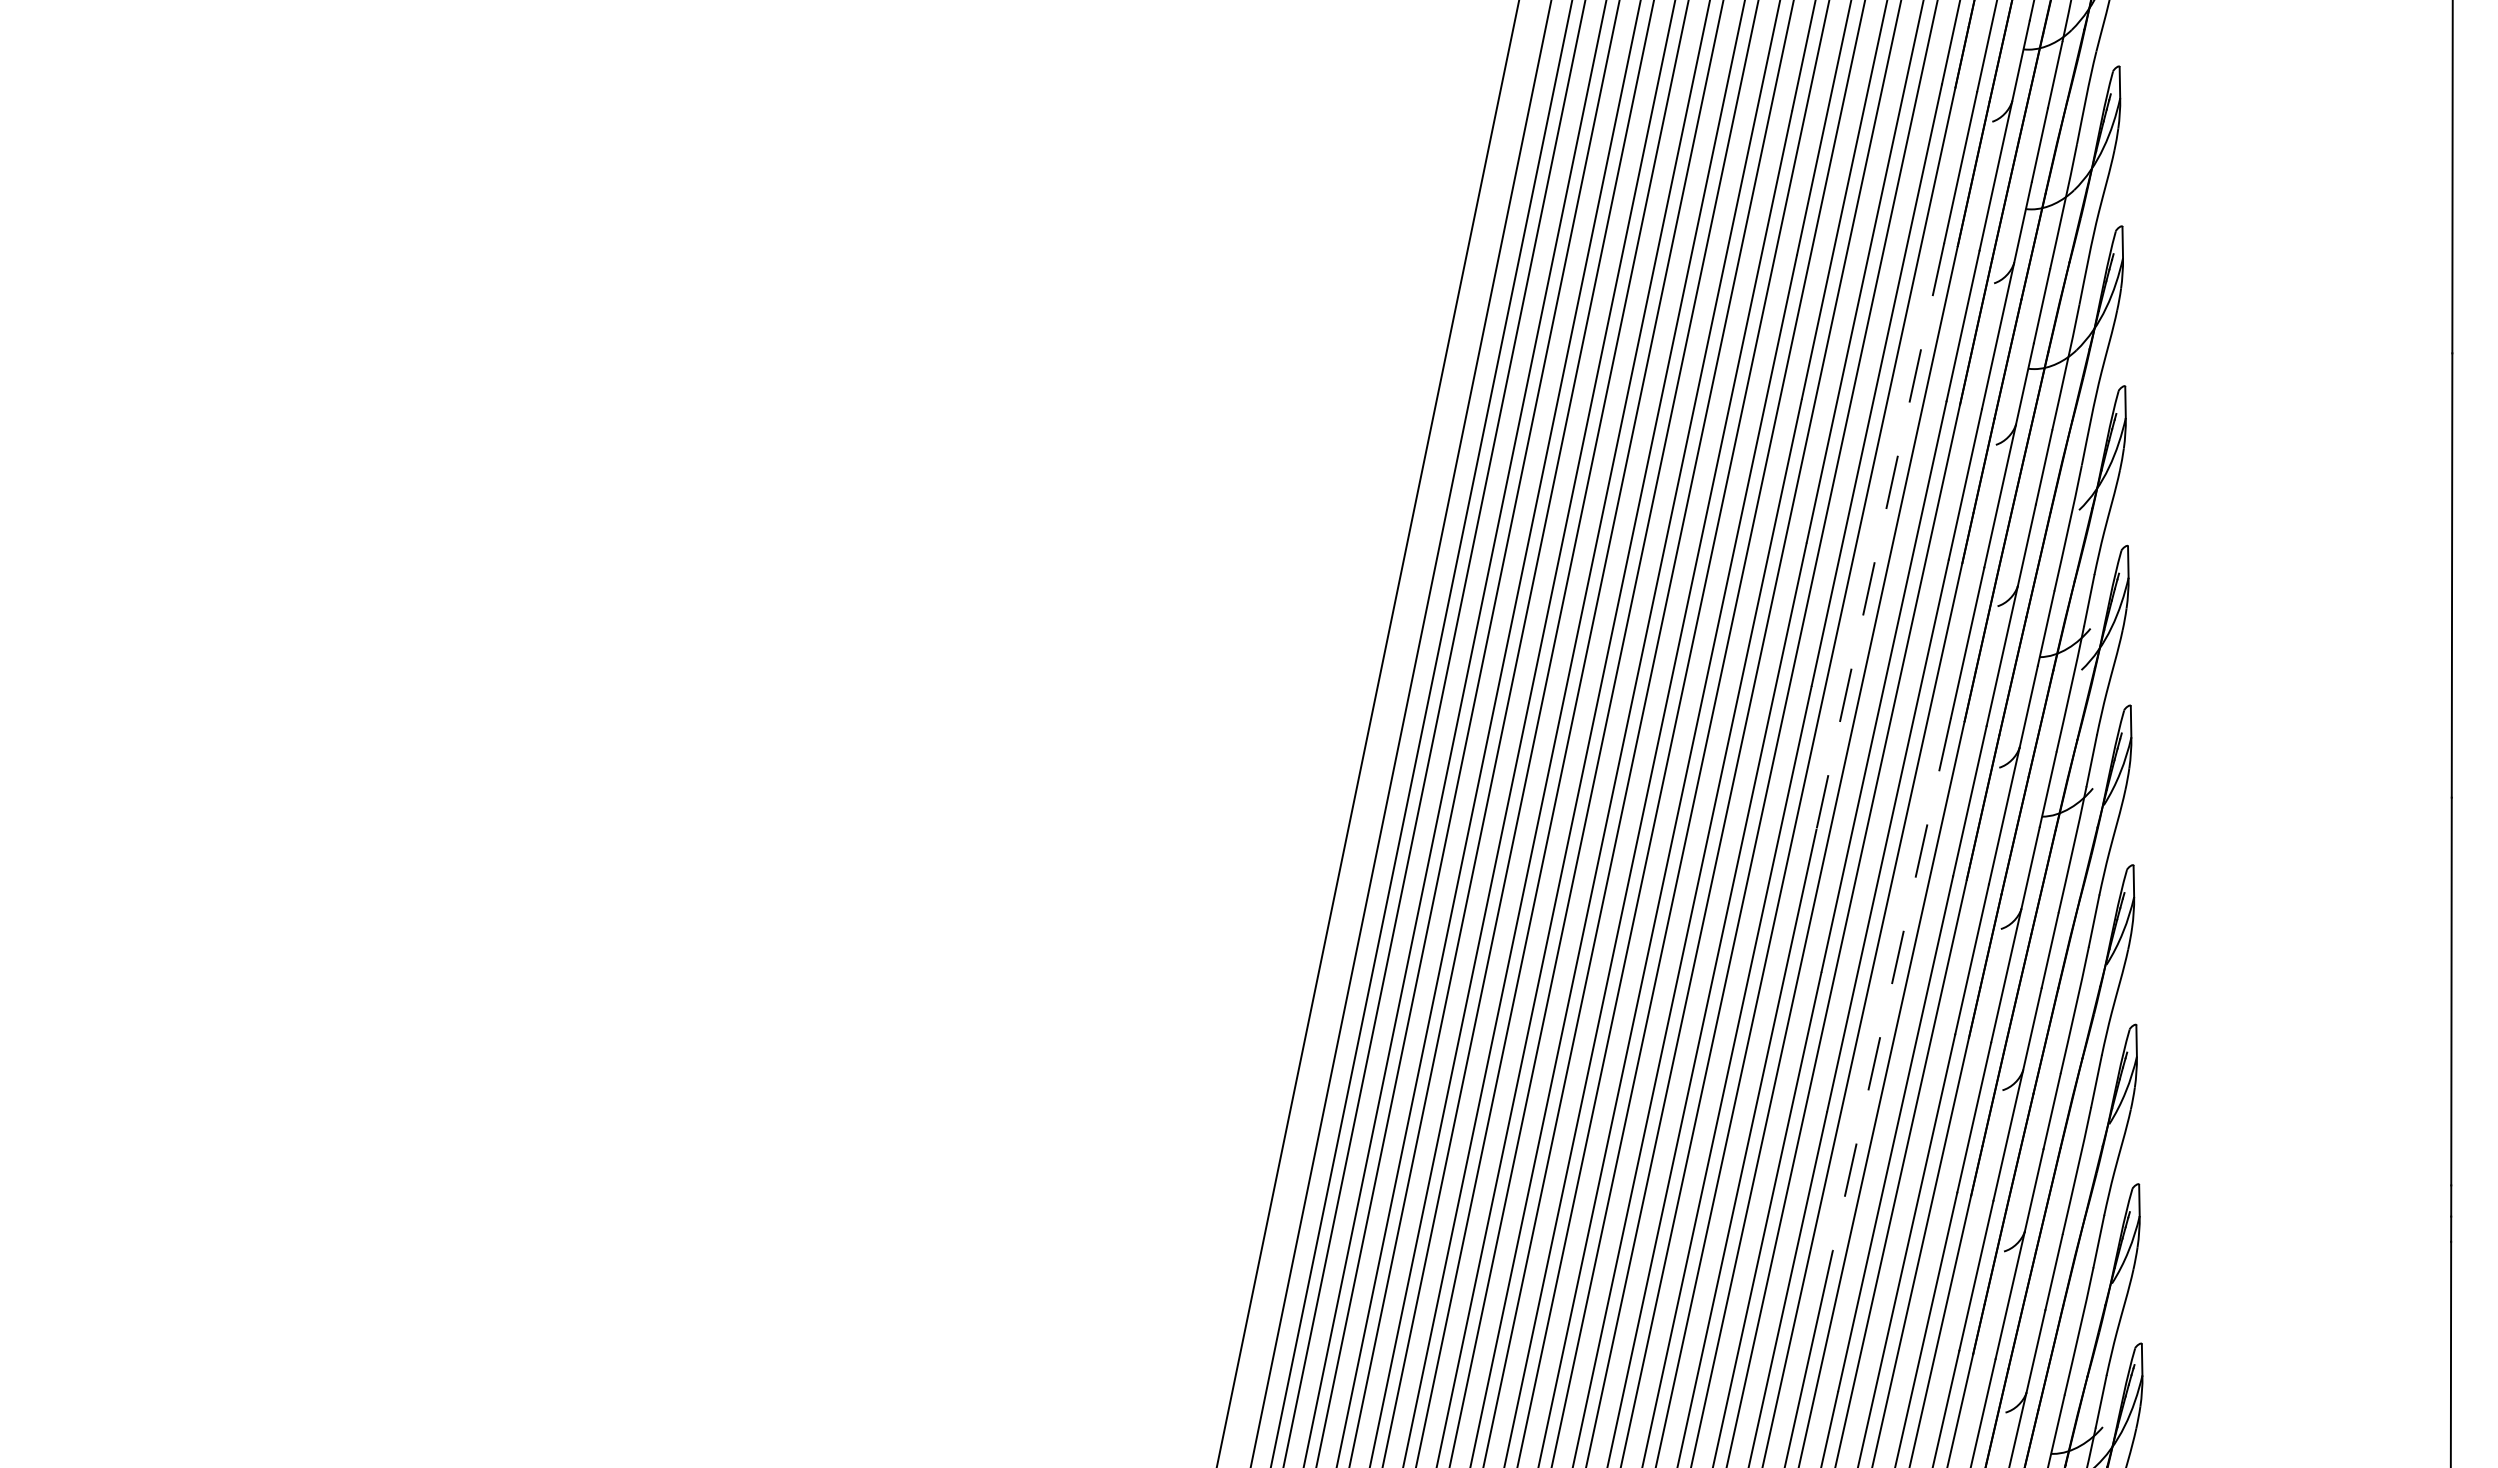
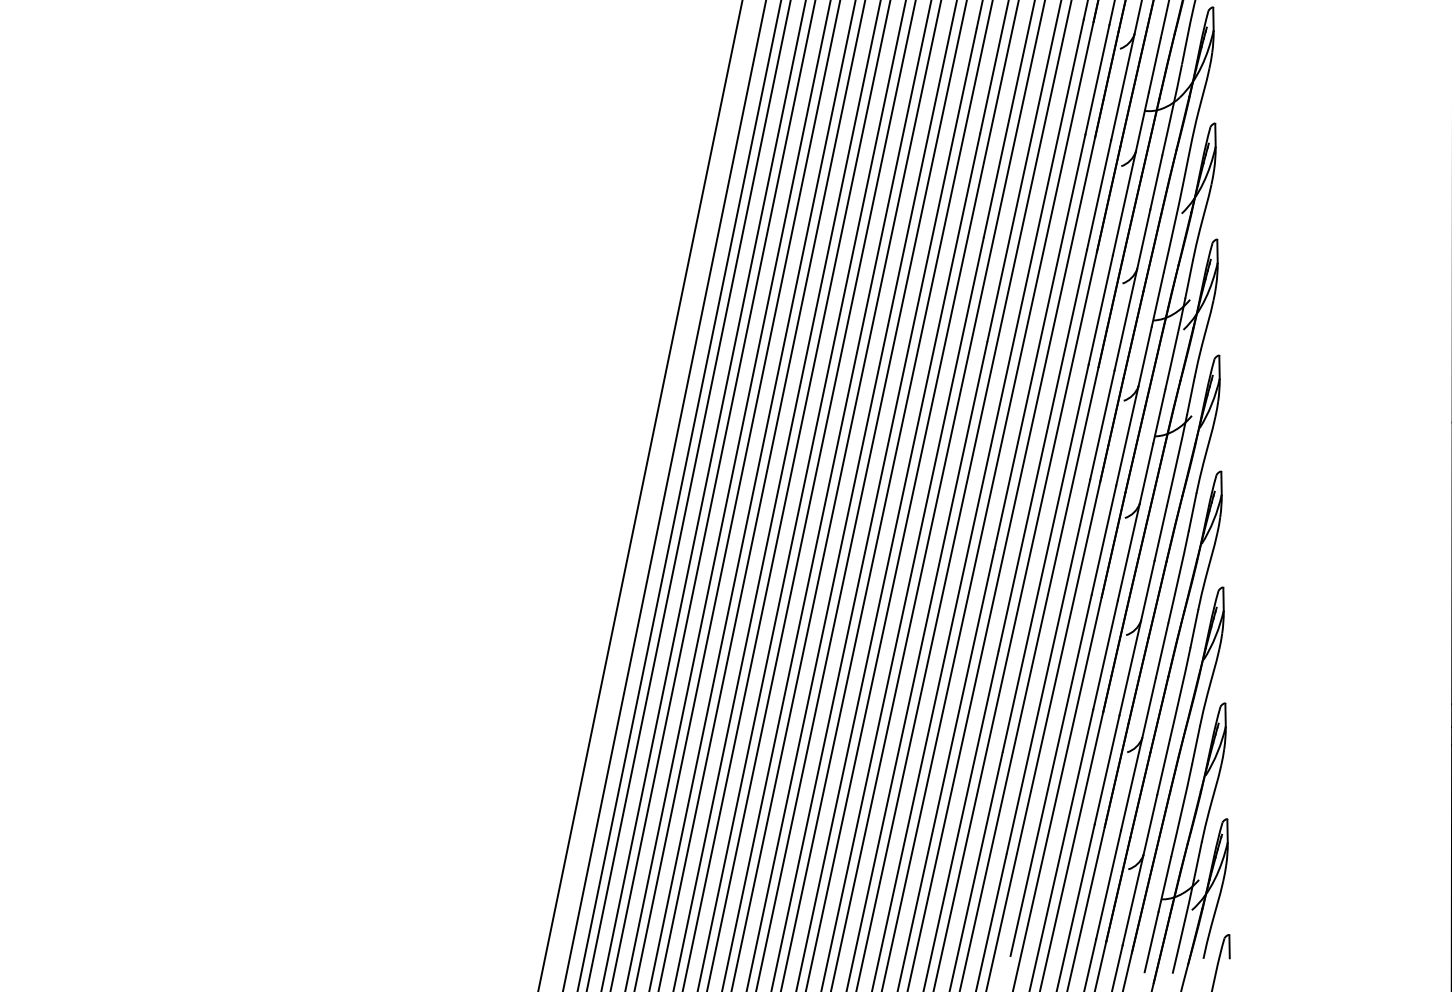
line: (1880, 535) -> (1037, 232), dashed -> solid
line: (1891, 984) -> (1045, 558), dashed -> solid

